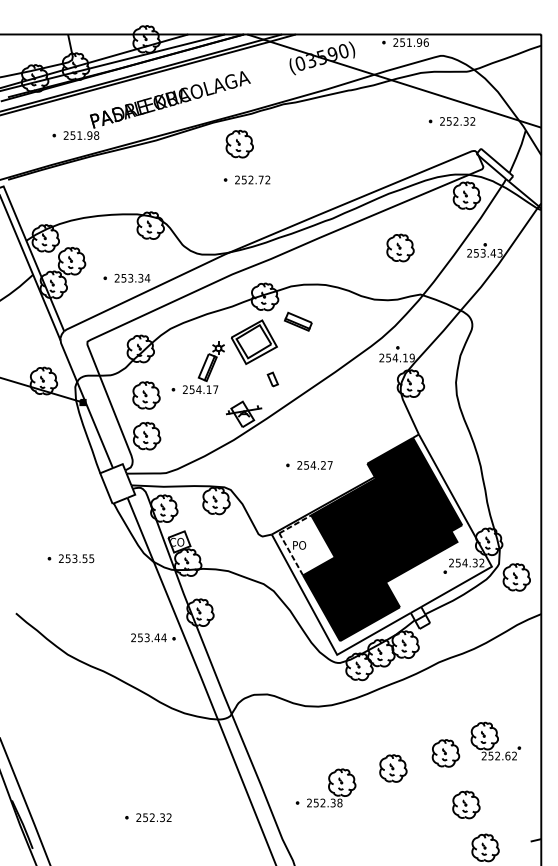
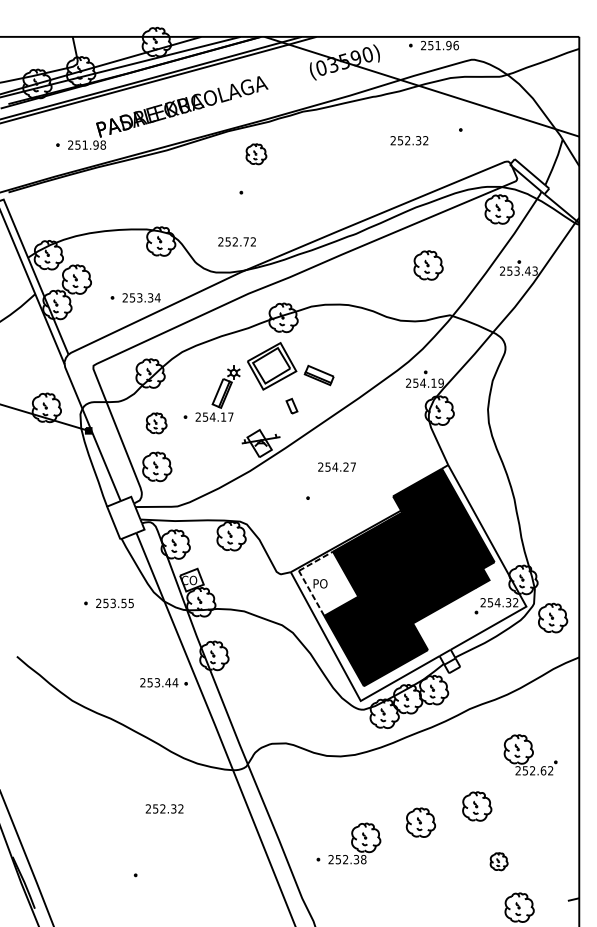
text: (457, 121) -> (409, 140), moved
part: (239, 143) -> (256, 153), size x0.7
text: (252, 179) -> (236, 241), moved
part: (298, 321) -> (319, 375), moved
part: (146, 395) -> (156, 423), size x0.7
text: (314, 465) -> (336, 467), moved
part: (70, 558) -> (108, 603), moved
part: (495, 740) -> (530, 754), moved
part: (466, 804) -> (499, 861), size x0.6
text: (153, 817) -> (164, 808), moved

